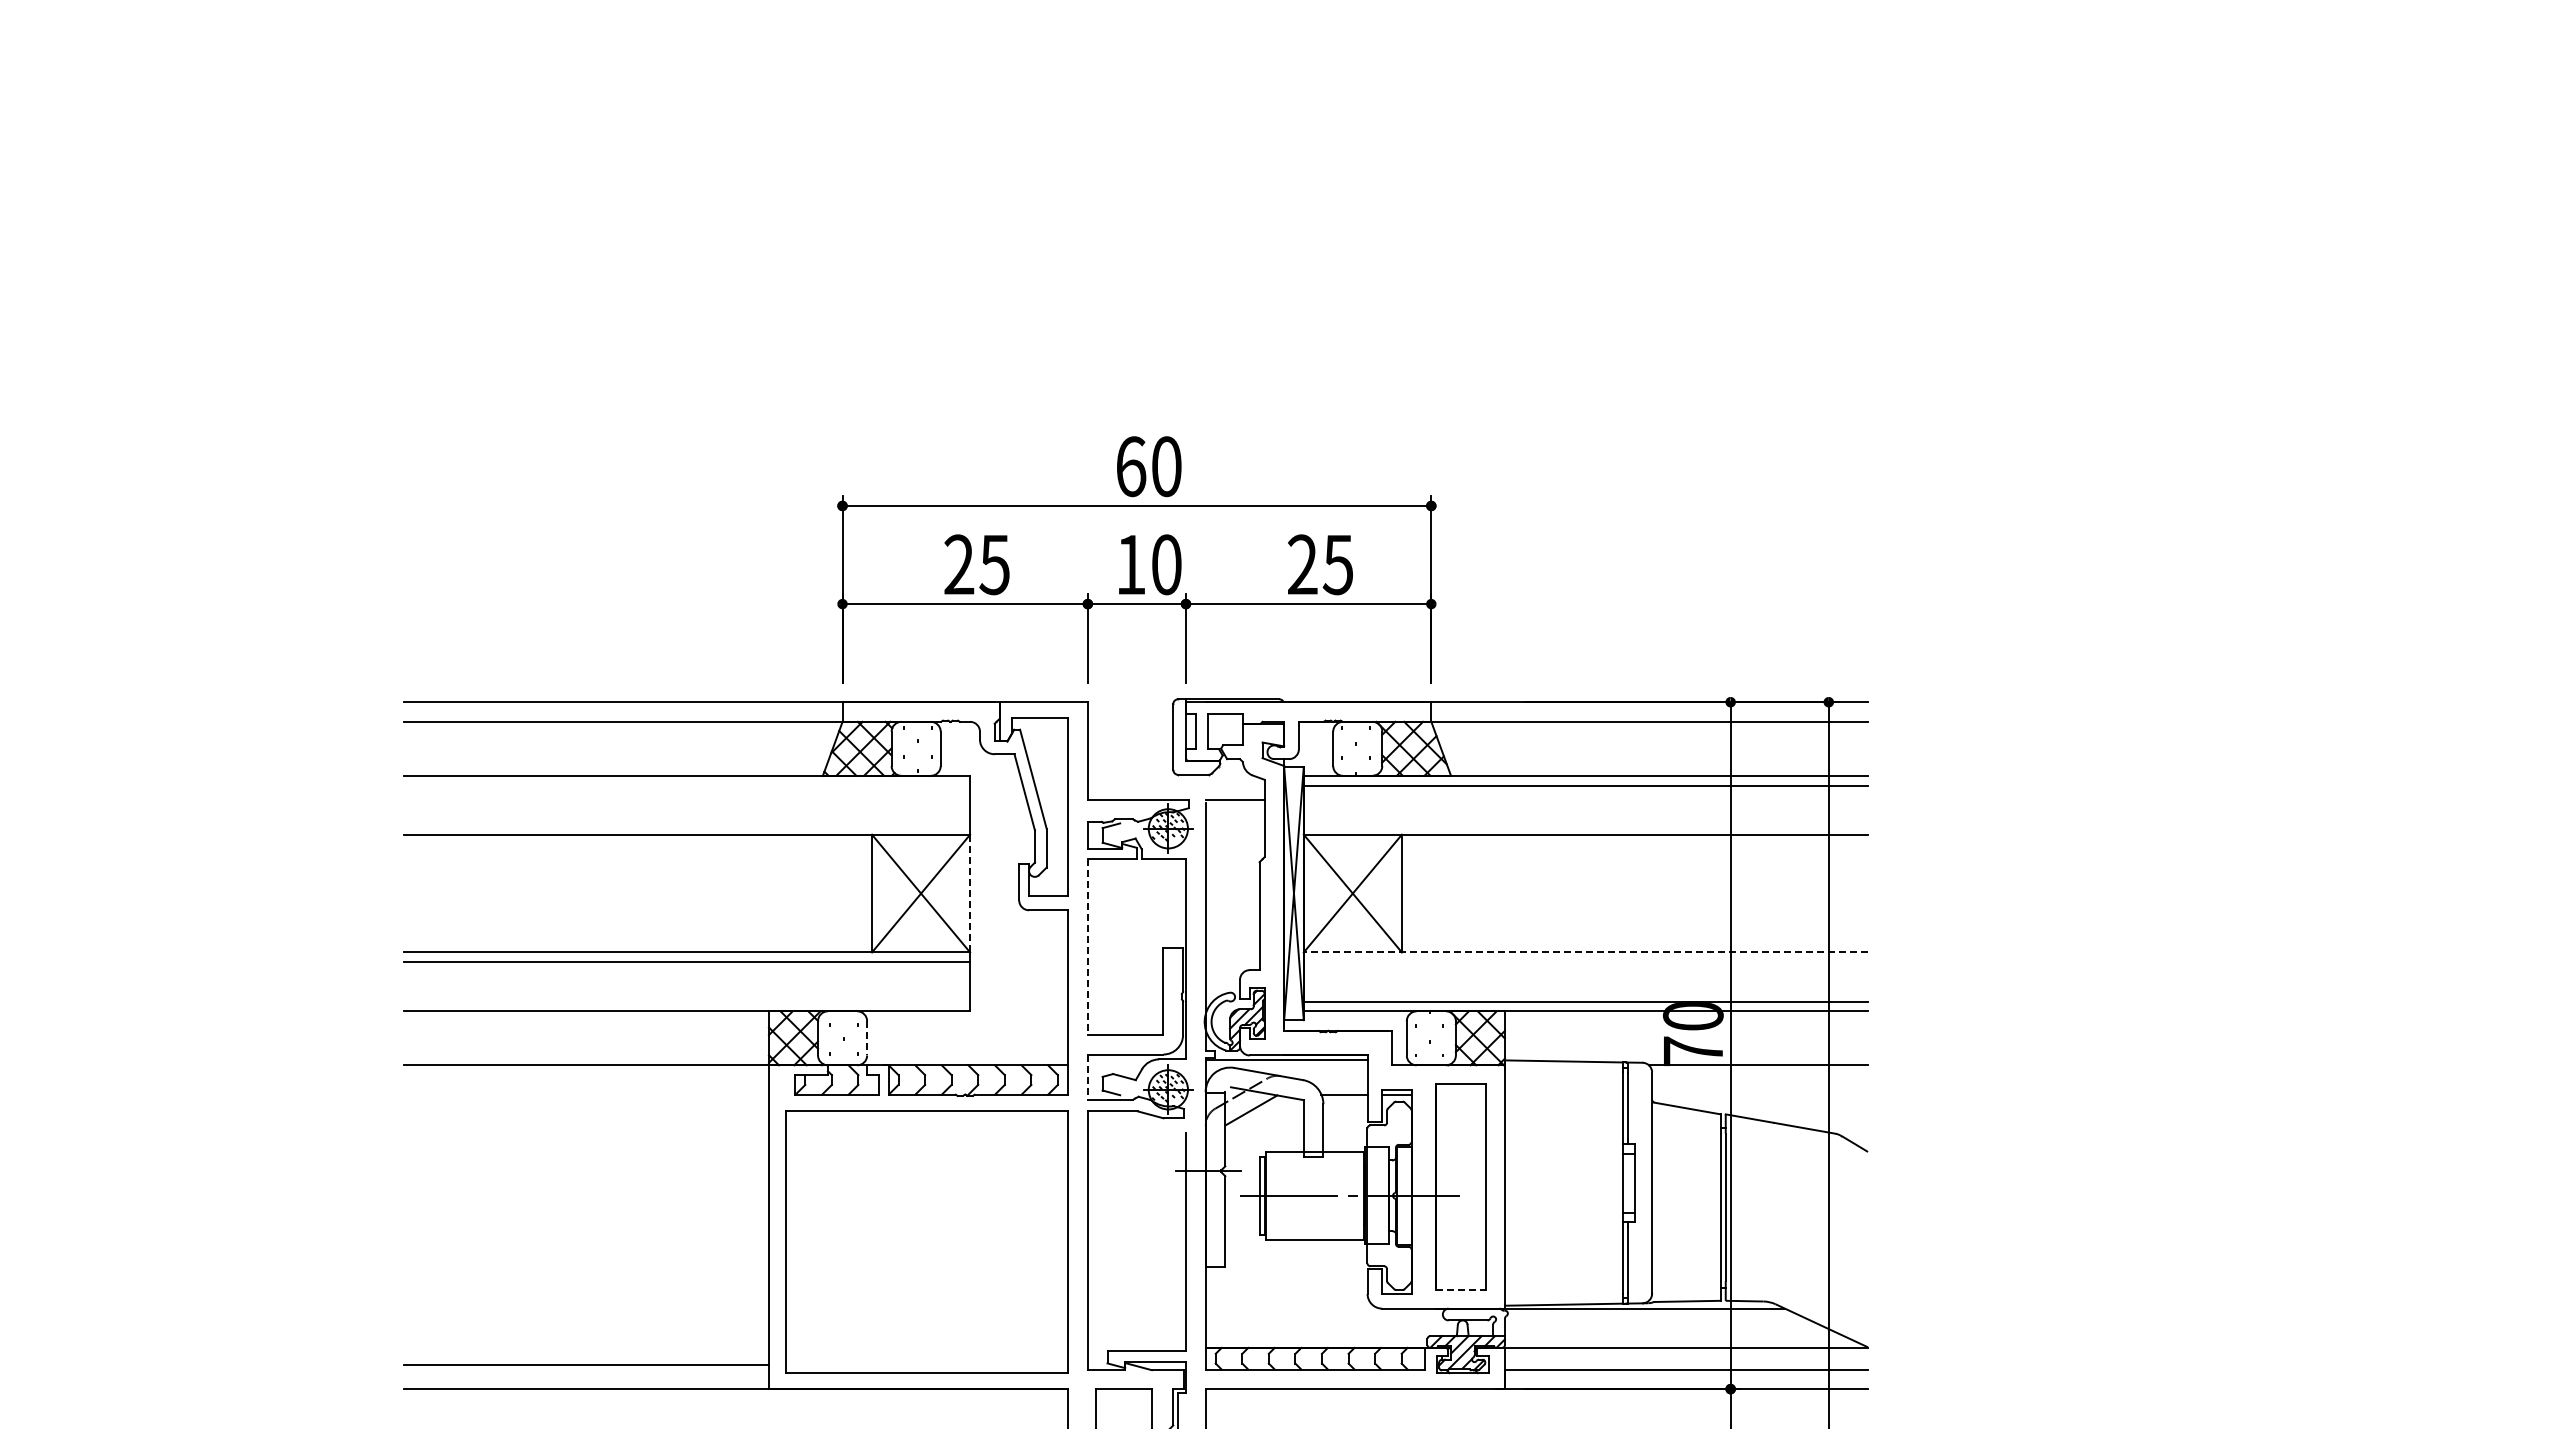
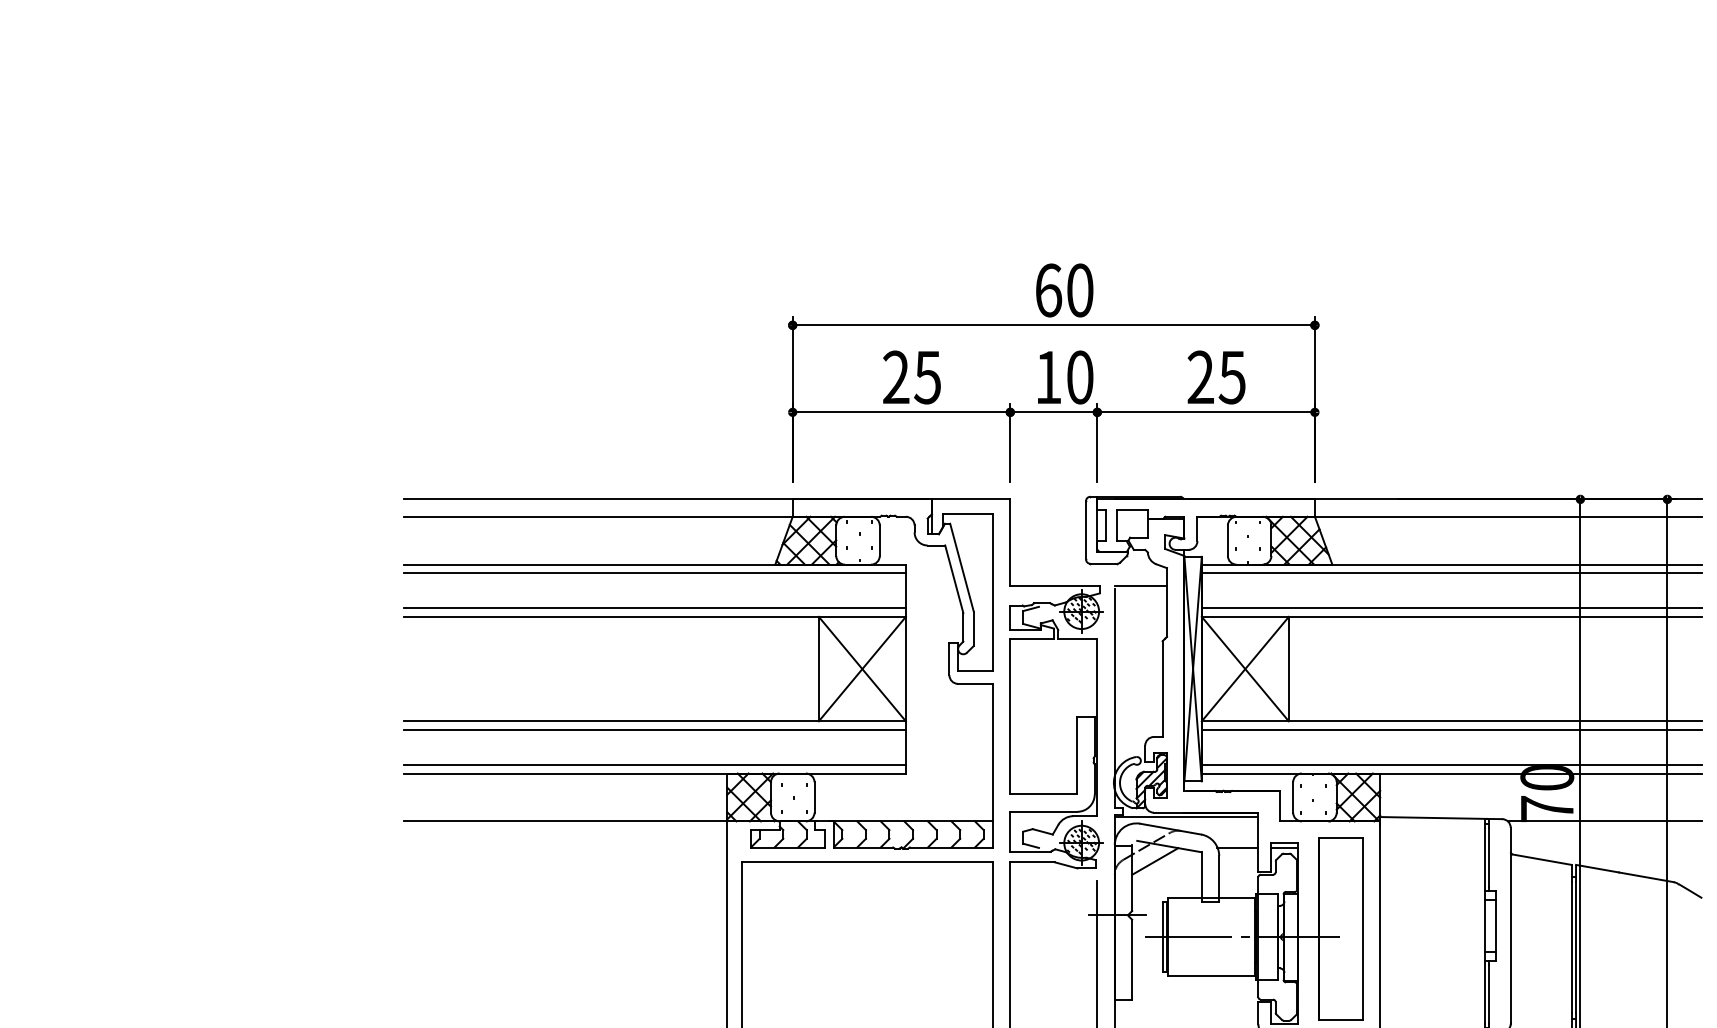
line: (686, 785) -> (654, 573), added
line: (686, 824) -> (654, 607), added
line: (1585, 824) -> (1451, 607), added
line: (970, 893) -> (906, 669), dashed -> solid
line: (1087, 947) -> (1009, 716), dashed -> solid
line: (1585, 952) -> (1451, 721), dashed -> solid
line: (1585, 962) -> (1451, 730), added
line: (686, 1001) -> (654, 764), added
line: (867, 1038) -> (814, 797), dashed -> solid
line: (1087, 1077) -> (1009, 832), dashed -> solid
line: (1461, 1289) -> (1341, 1020), dashed -> solid

